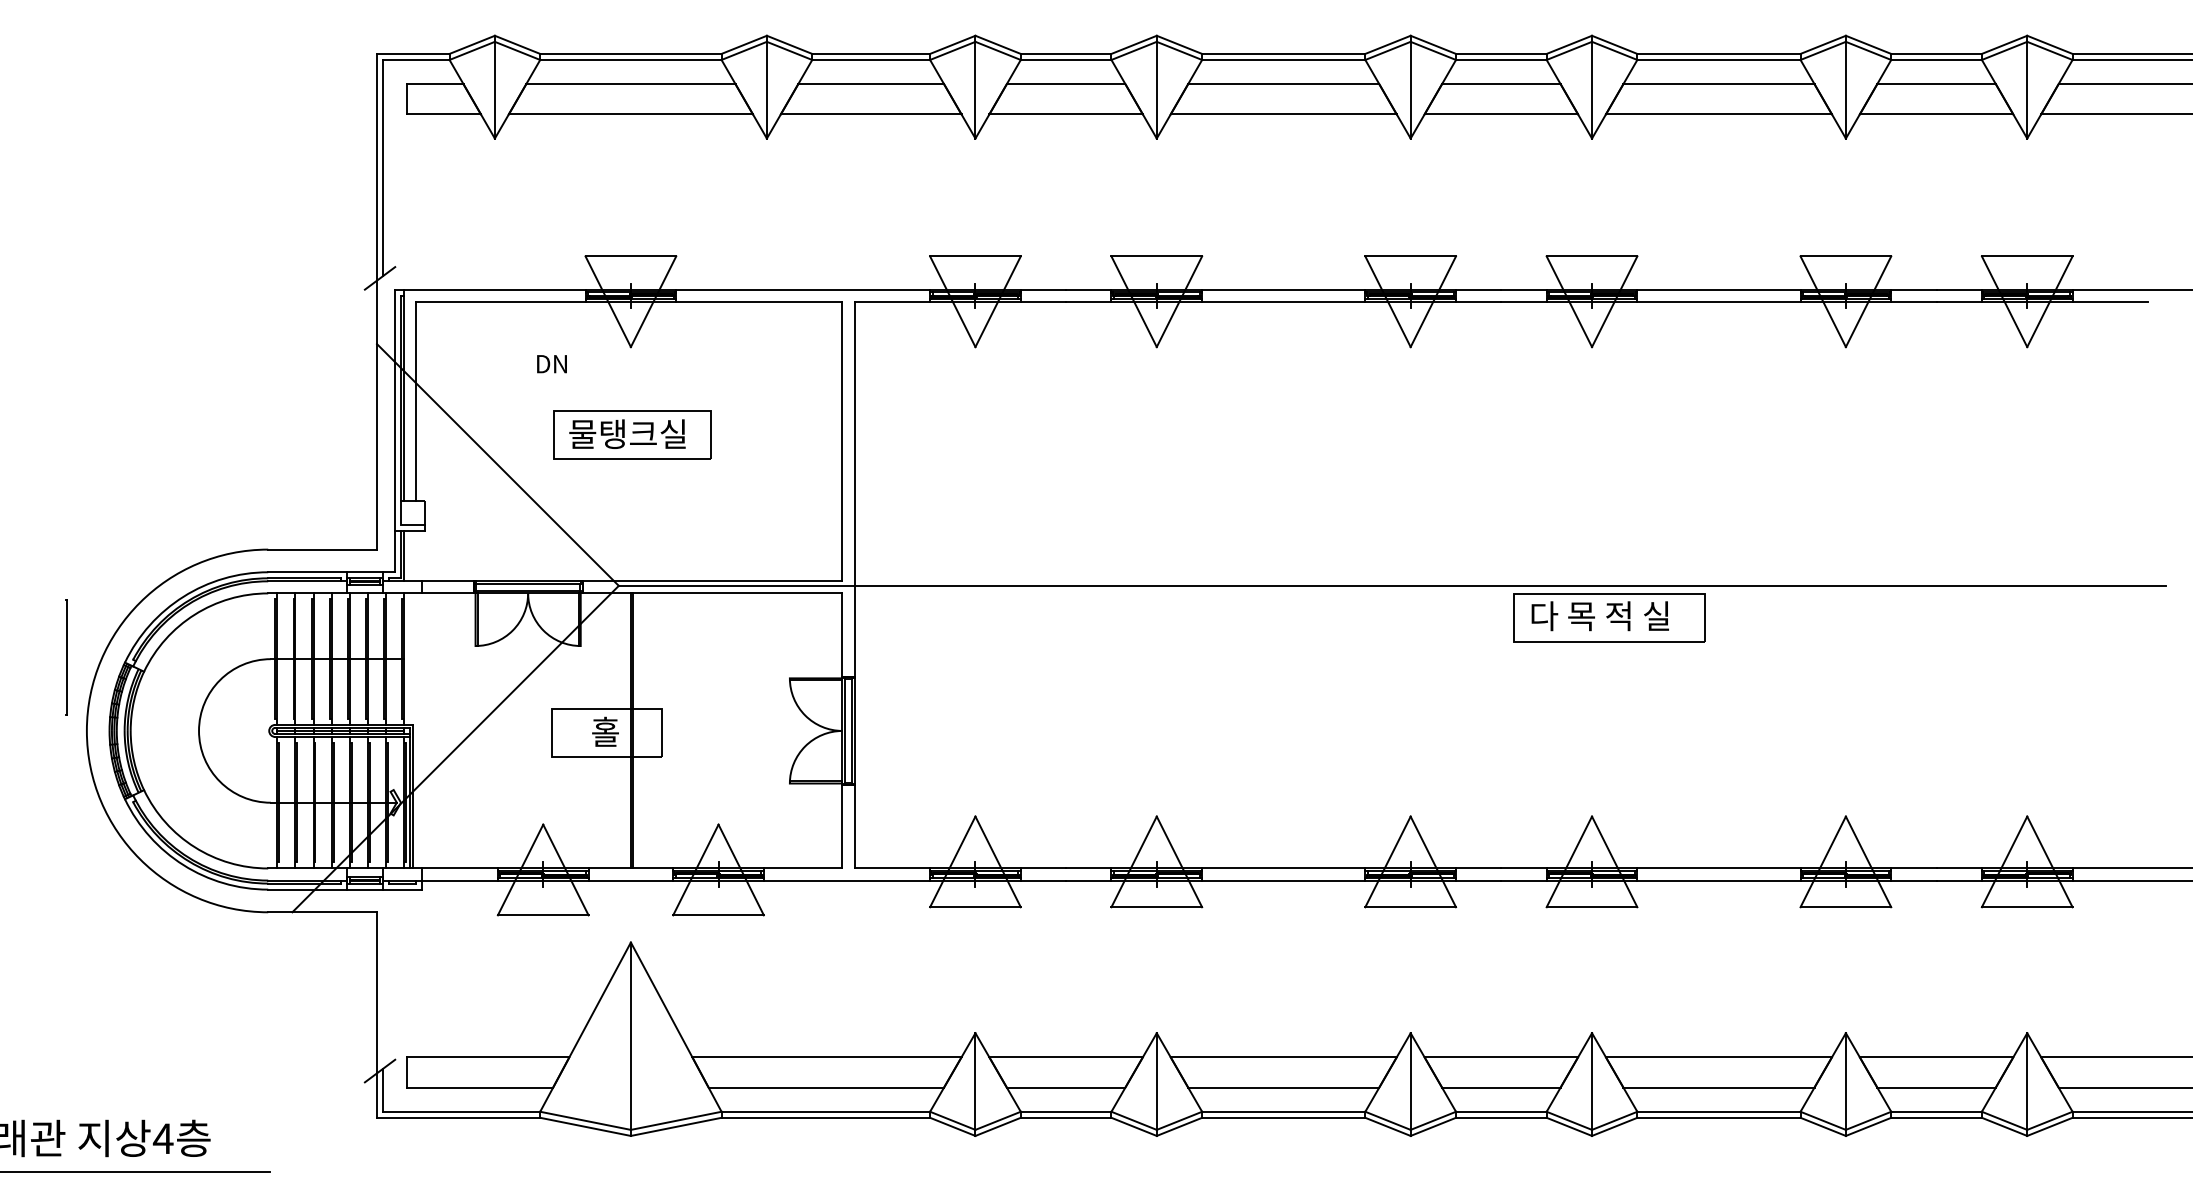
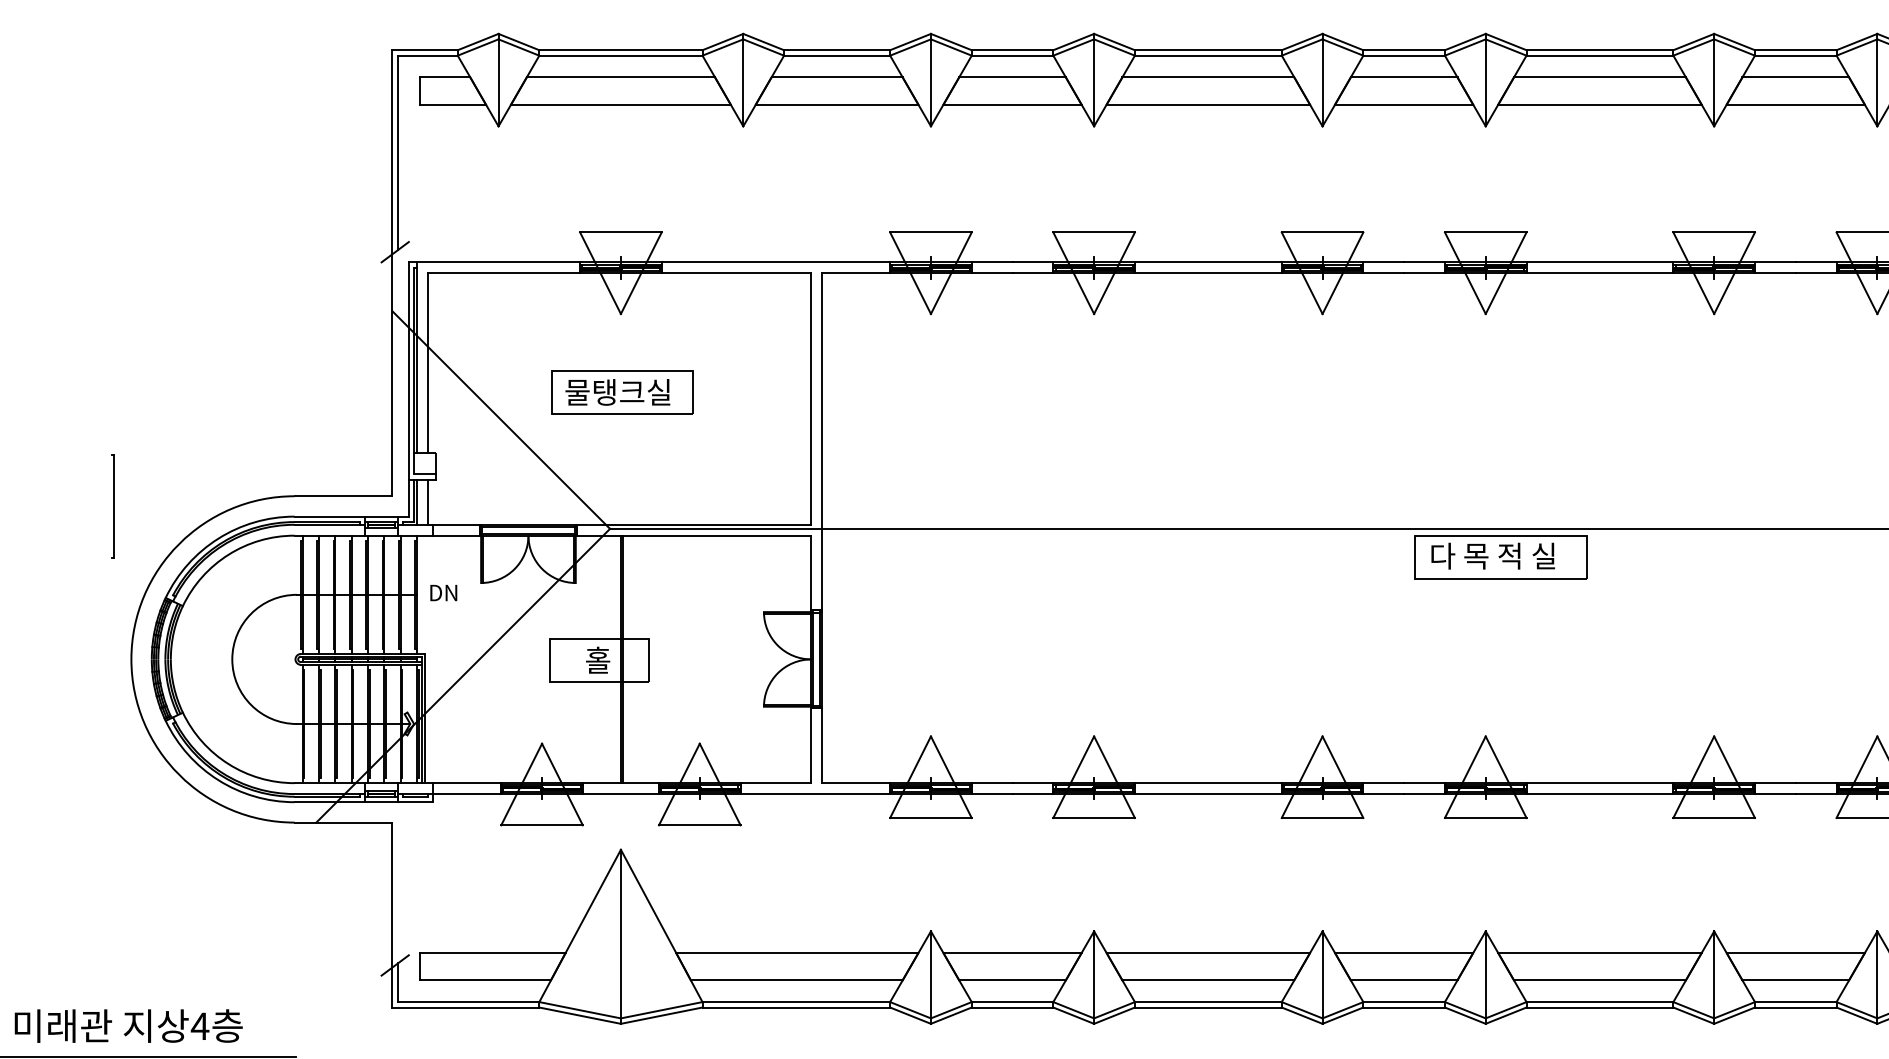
text: (551, 364) -> (443, 593), moved
line: (416, 556) -> (428, 502), added
line: (66, 657) -> (113, 506), moved

